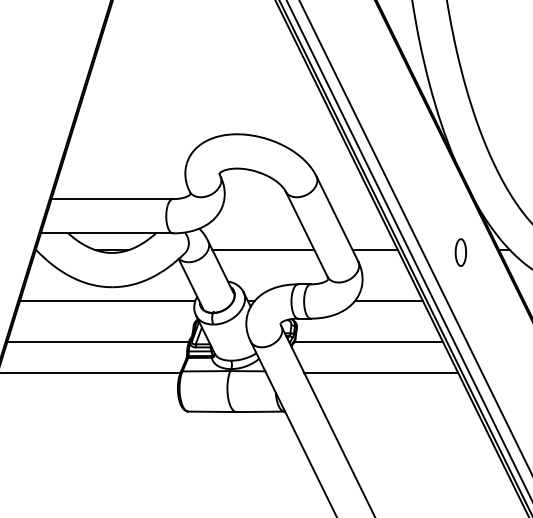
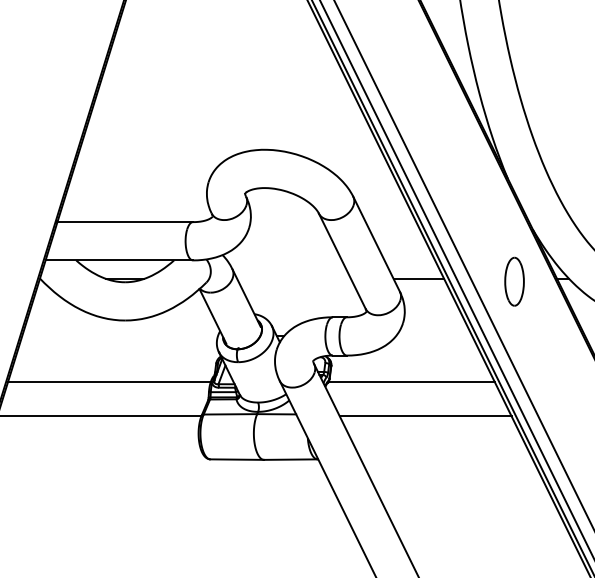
line: (262, 249) -> (293, 278), removed
part: (460, 252) -> (514, 281), size x1.6
line: (107, 301) -> (119, 336), removed
line: (389, 301) -> (434, 336), removed

